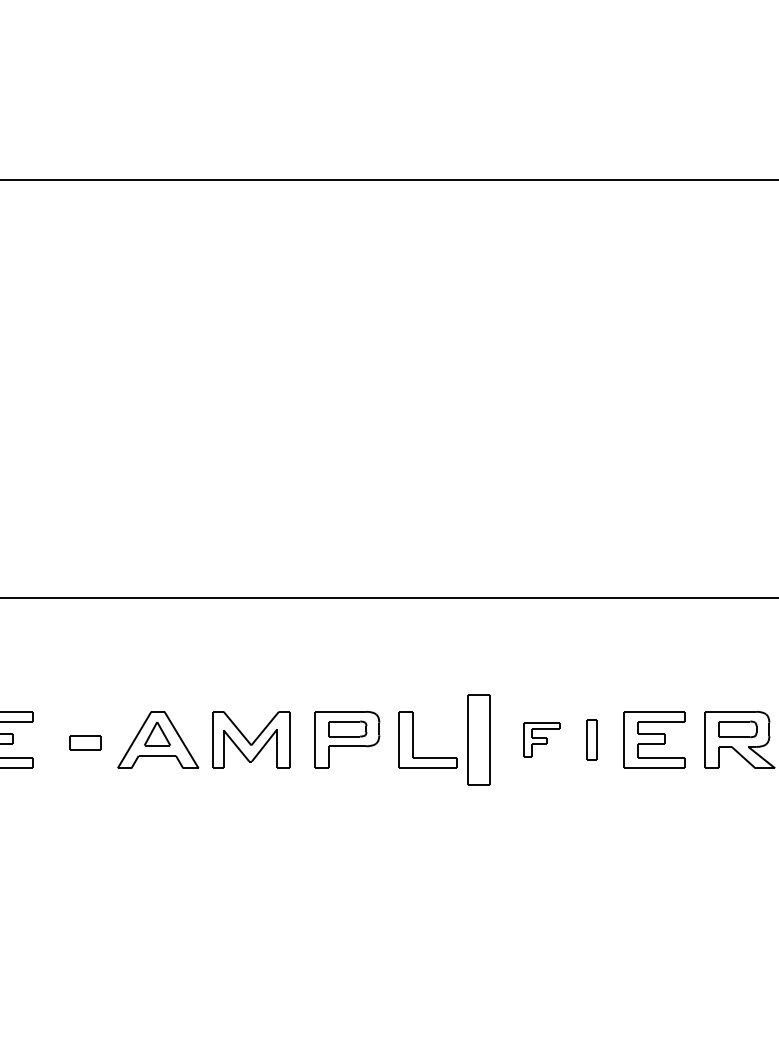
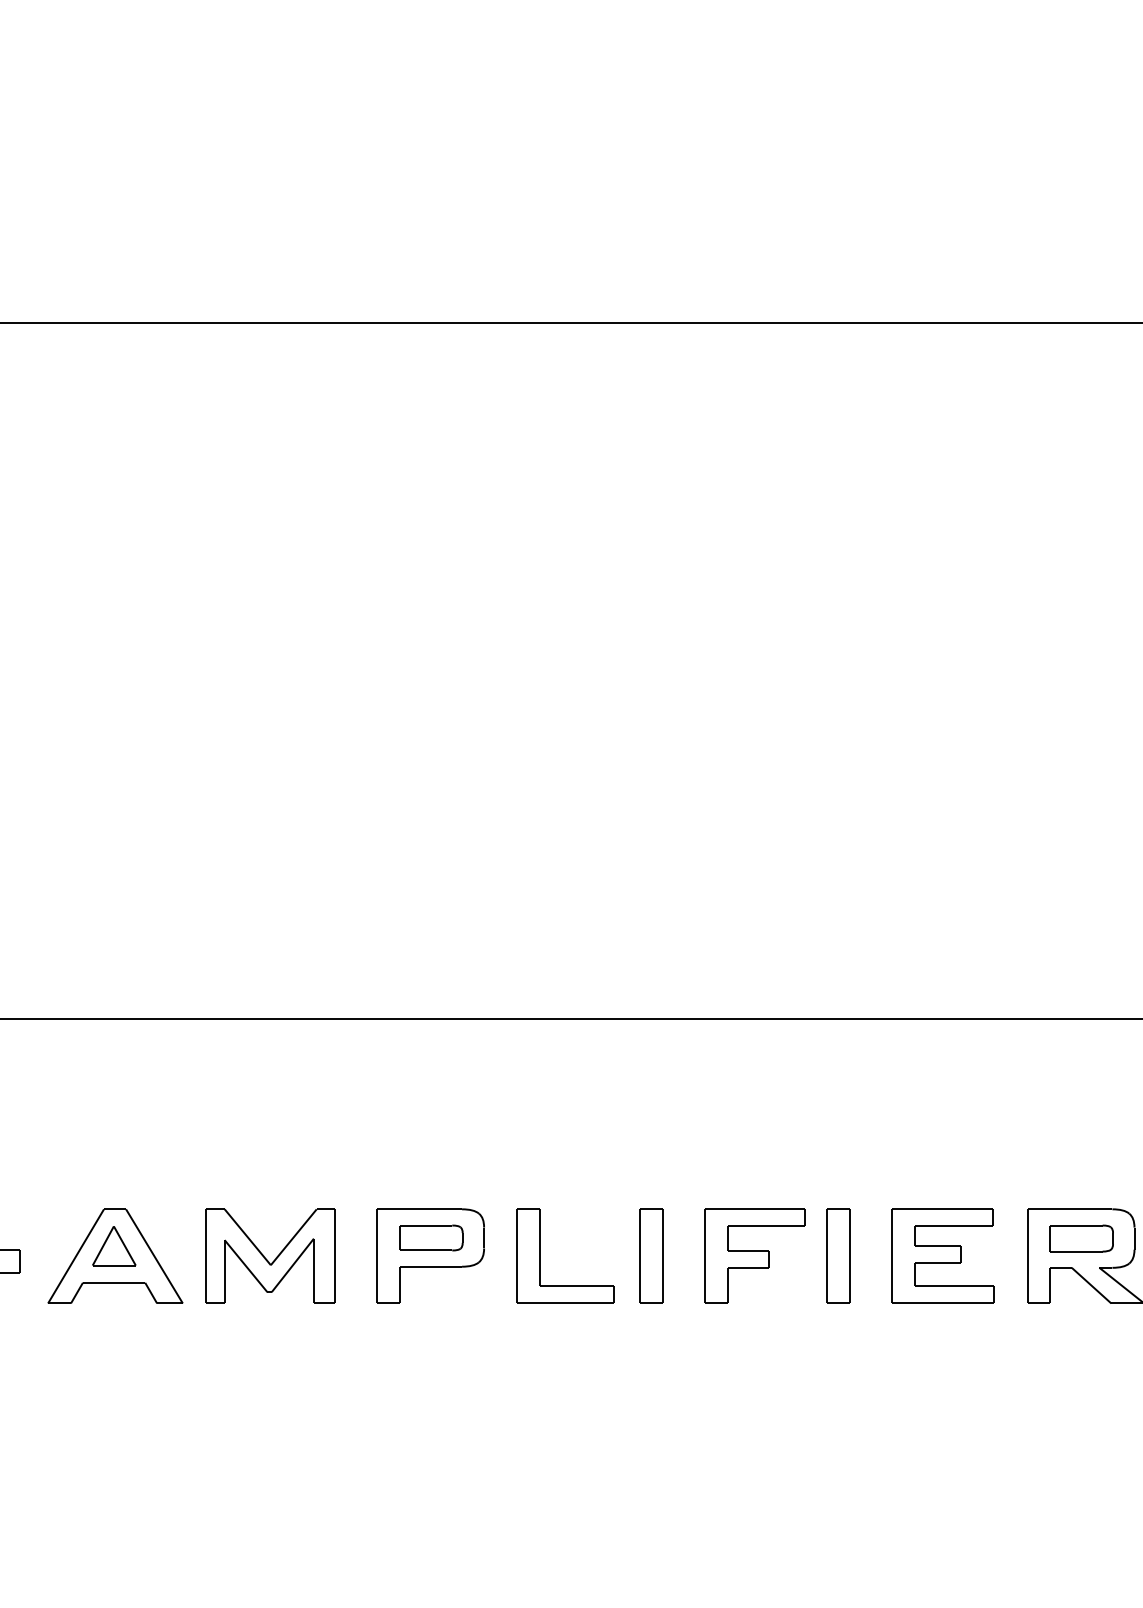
part: (479, 739) -> (651, 1255), size x0.62
part: (541, 739) -> (754, 1255), size x1.67
part: (591, 739) -> (837, 1255), size x1.43

